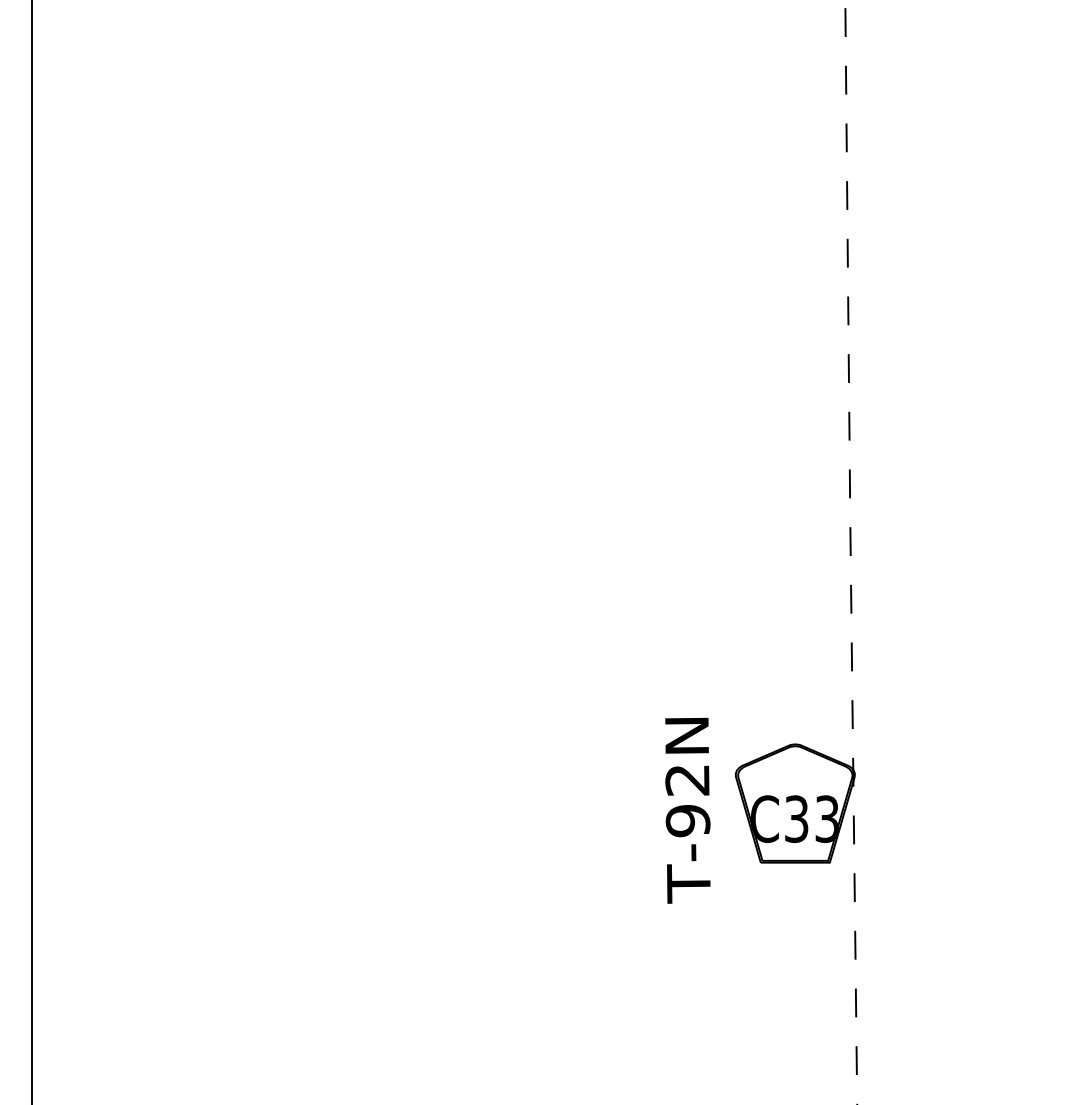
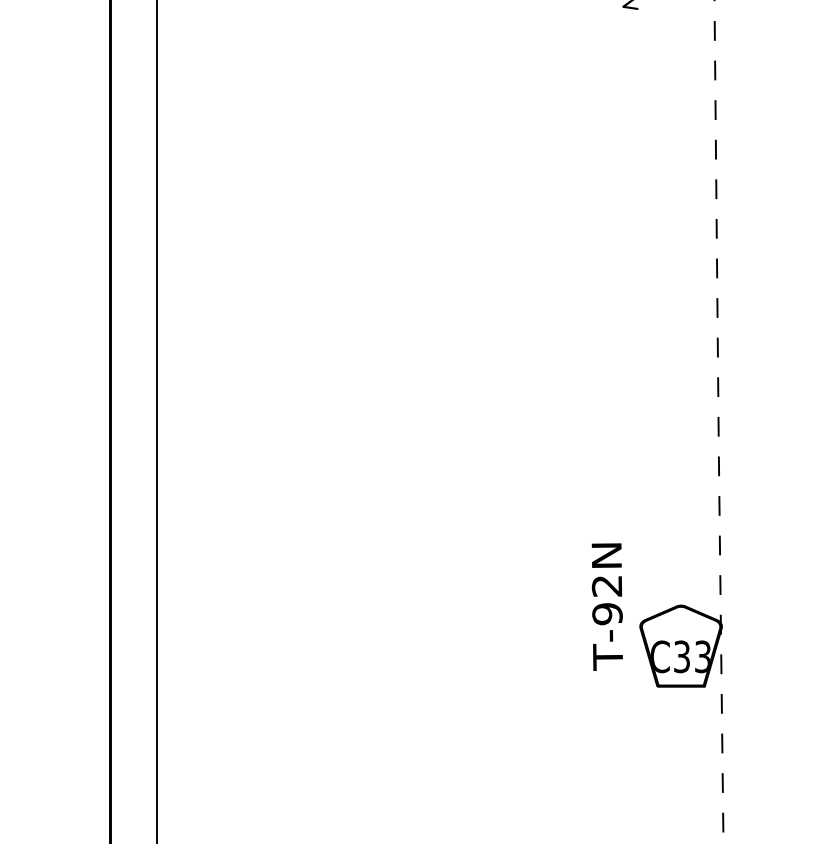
text: (686, 809) -> (606, 606), moved

